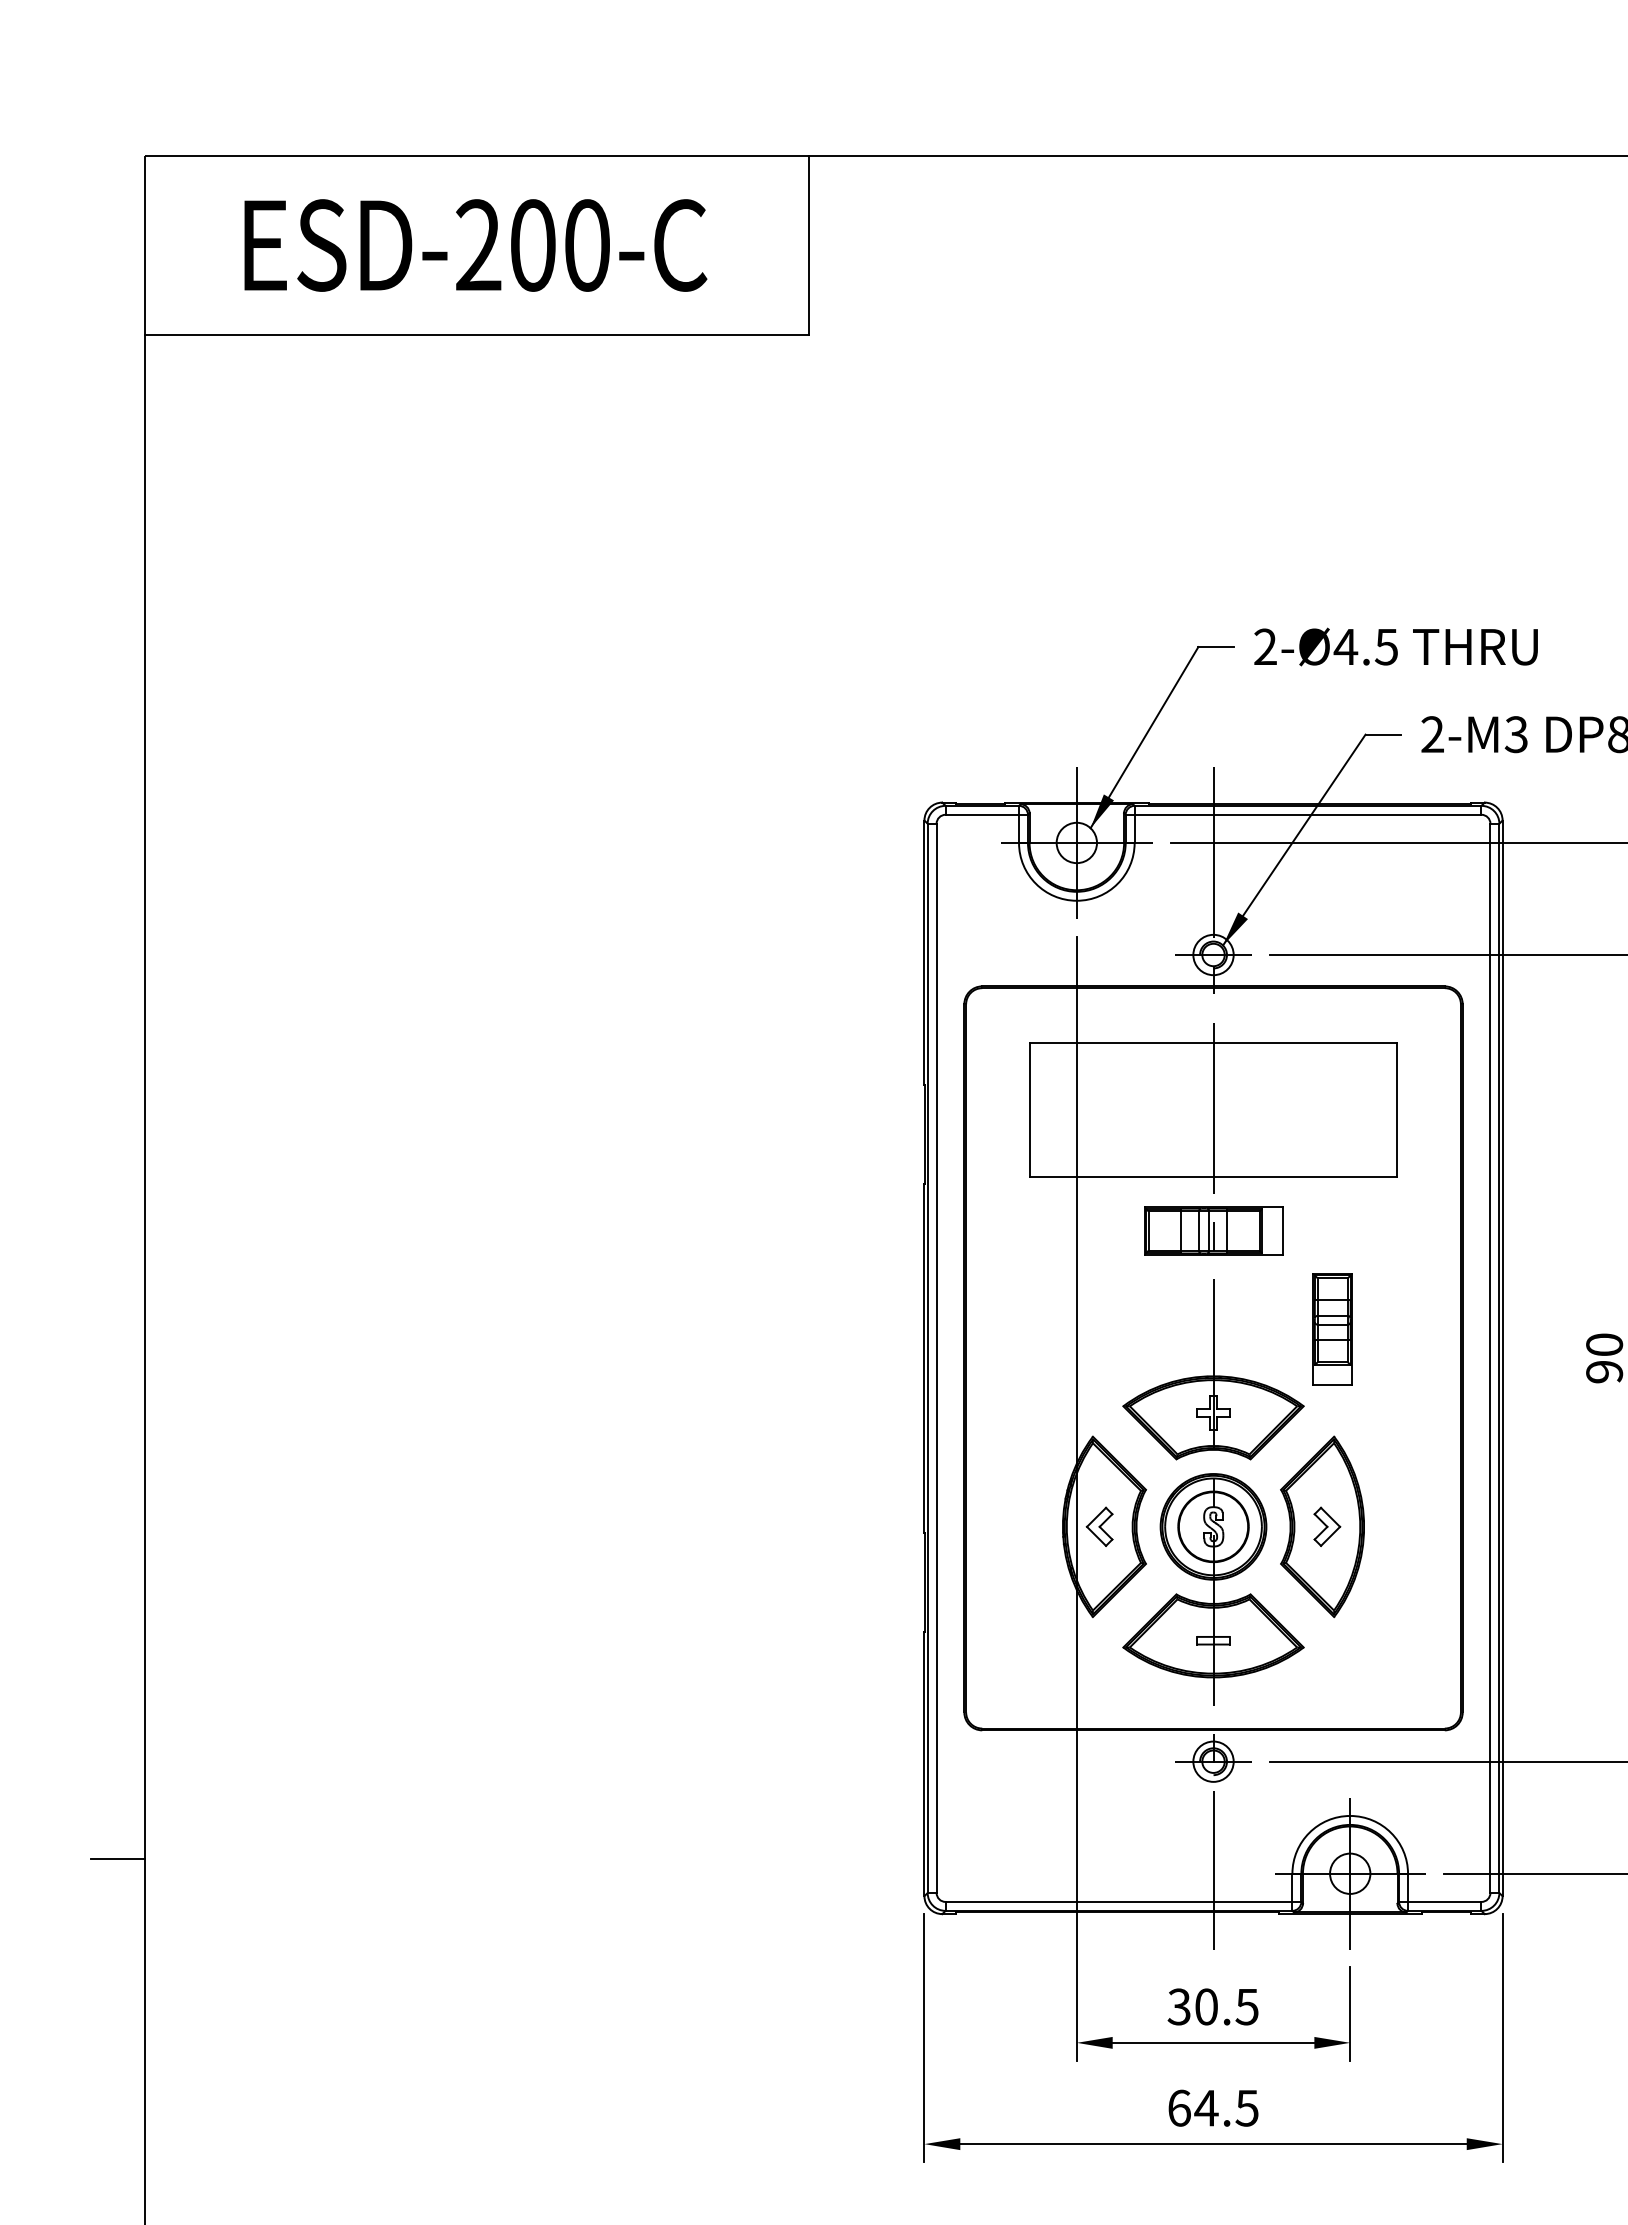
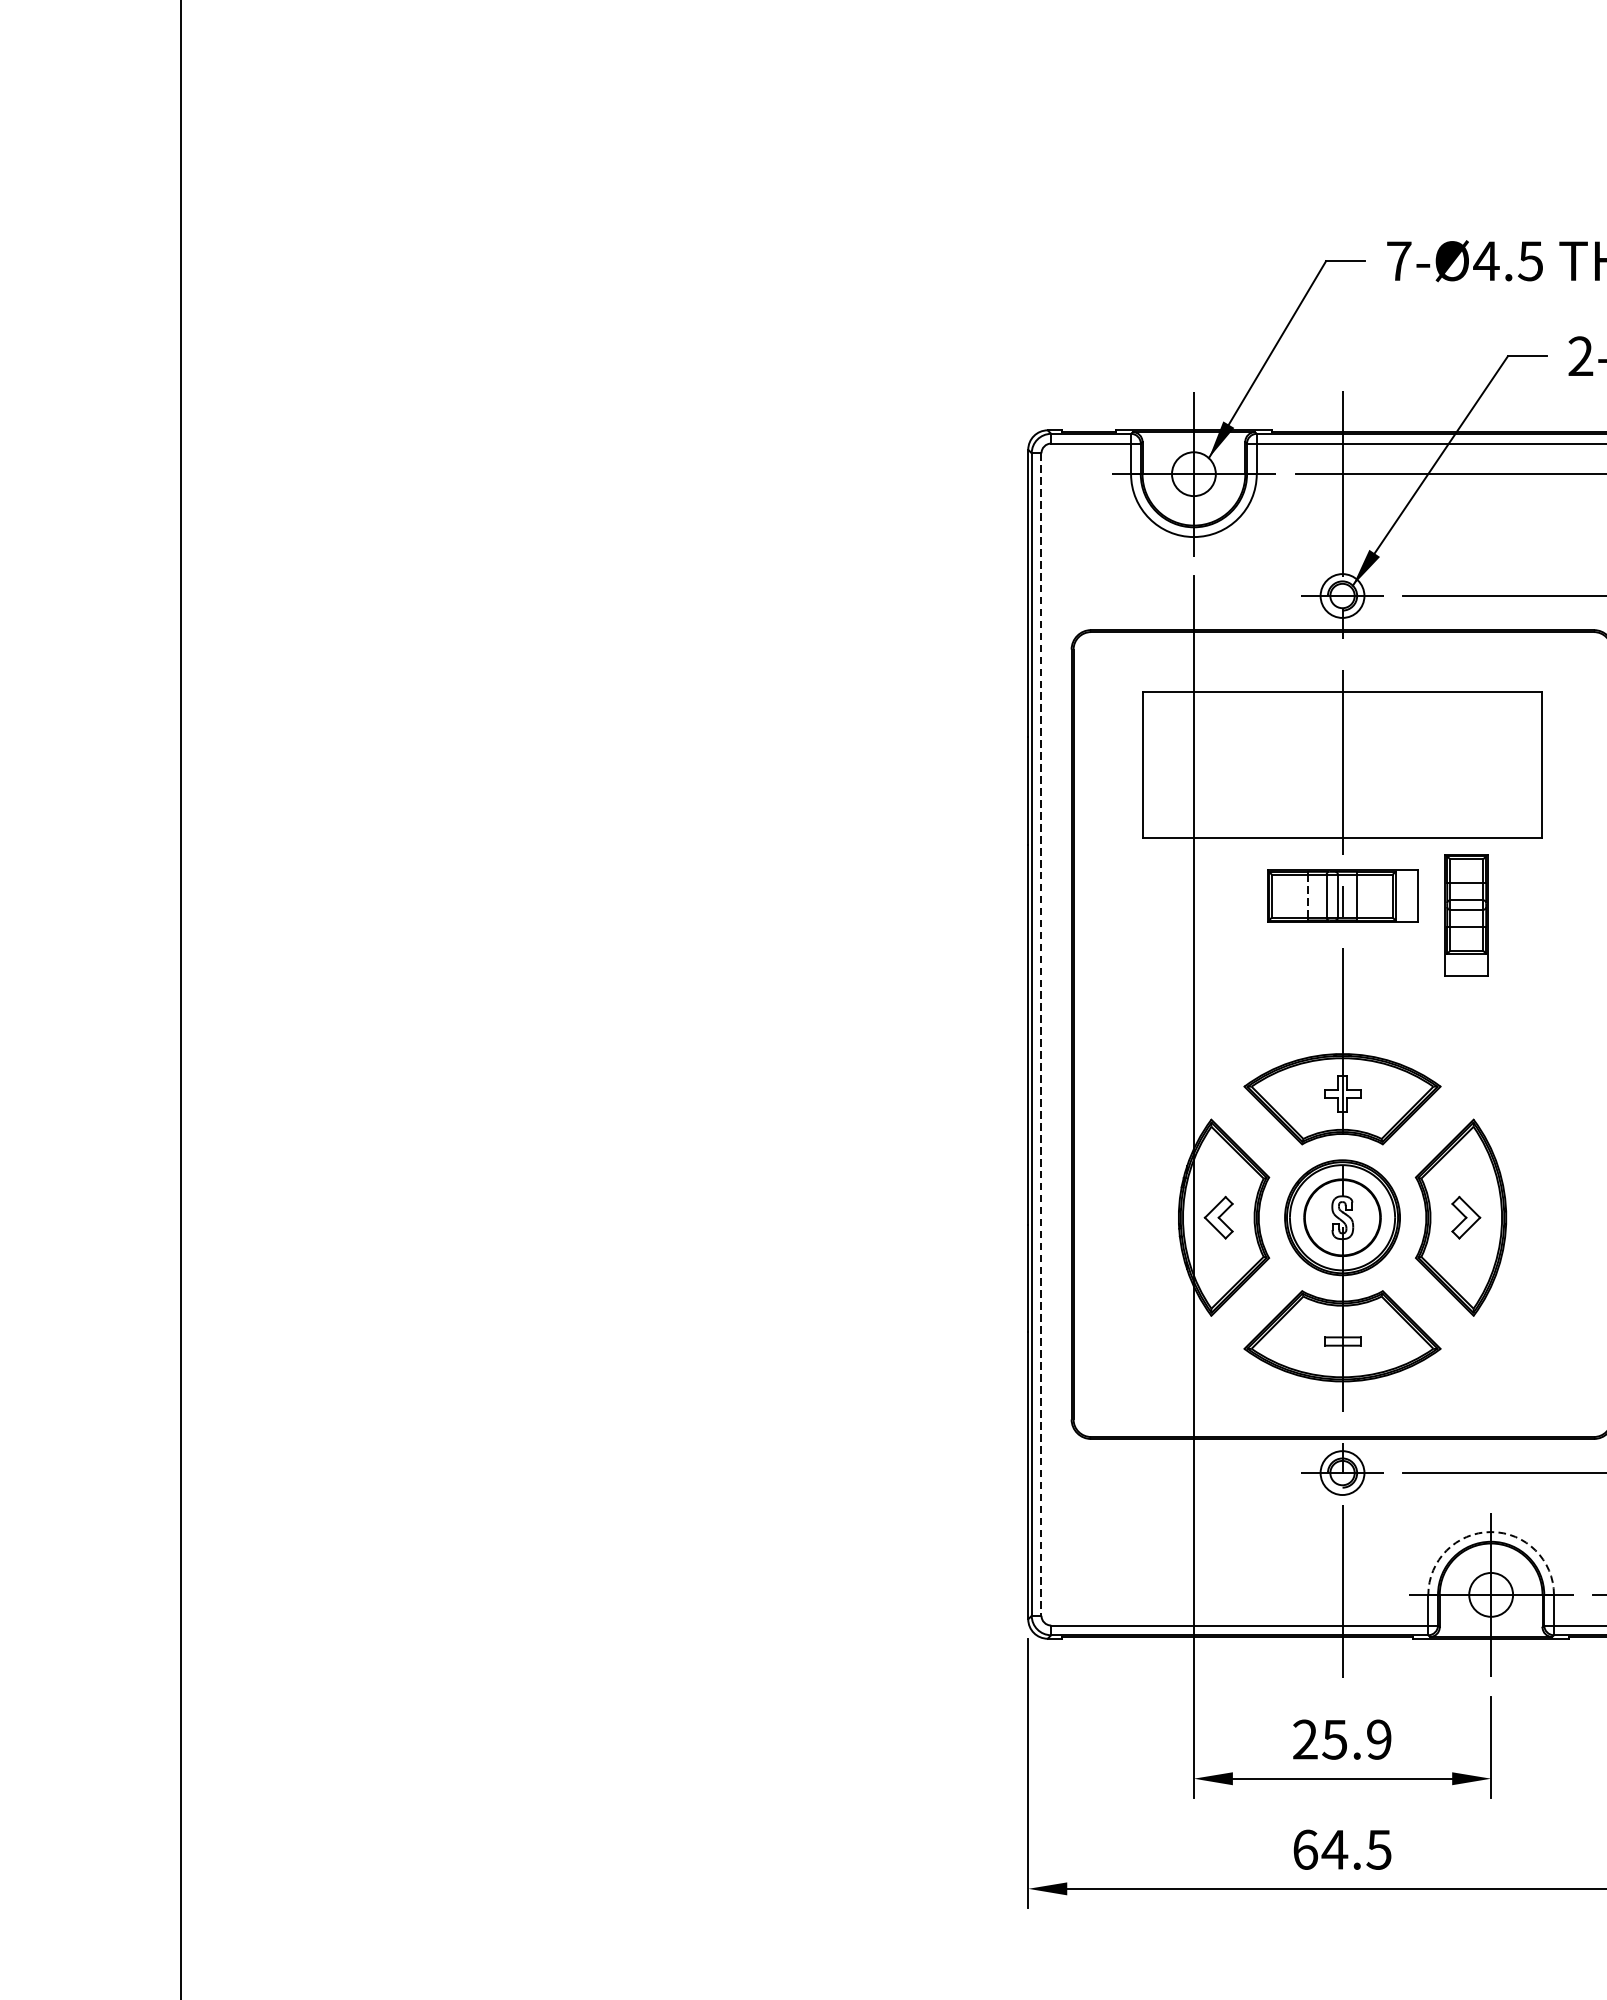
text: (1265, 646) -> (1399, 260), 2-Ø4.5 -> 7-Ø4.5
line: (1181, 1231) -> (1307, 896), solid -> dashed
part: (1332, 1329) -> (1466, 915), moved
line: (936, 1358) -> (1041, 1034), solid -> dashed
arc: (1350, 1815) -> (1491, 1531), solid -> dashed
line: (118, 1859) -> (152, 1579), removed
text: (1212, 2006) -> (1341, 1739), 30.5 -> 25.9

